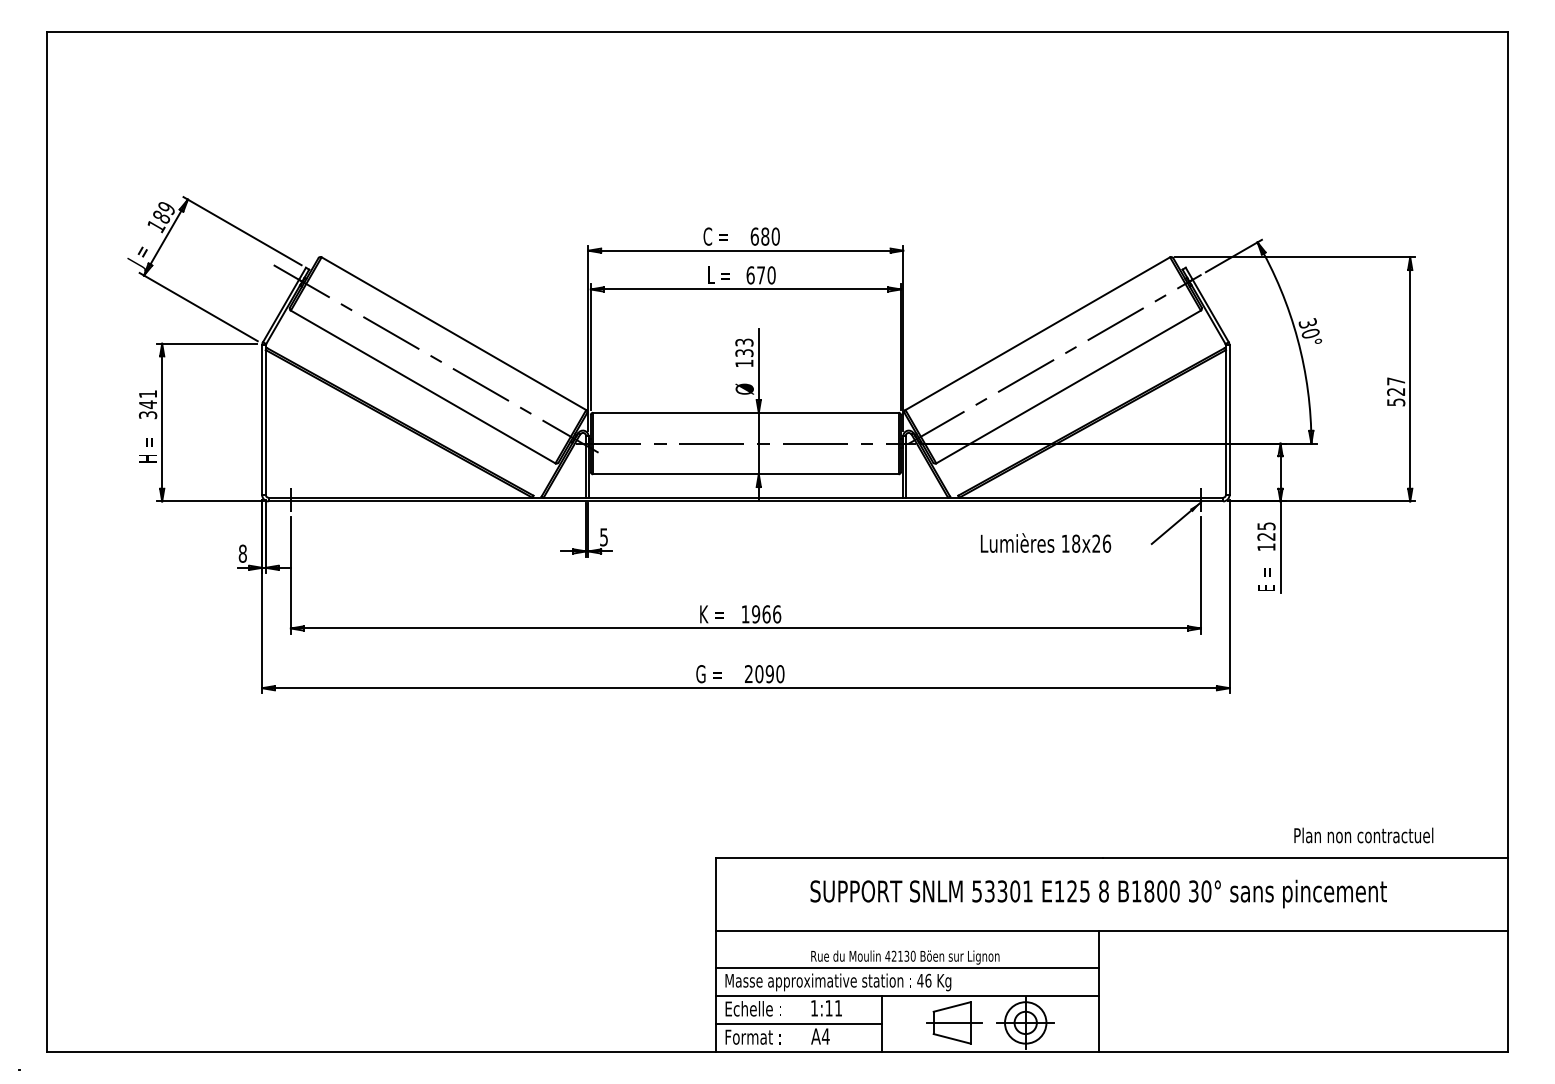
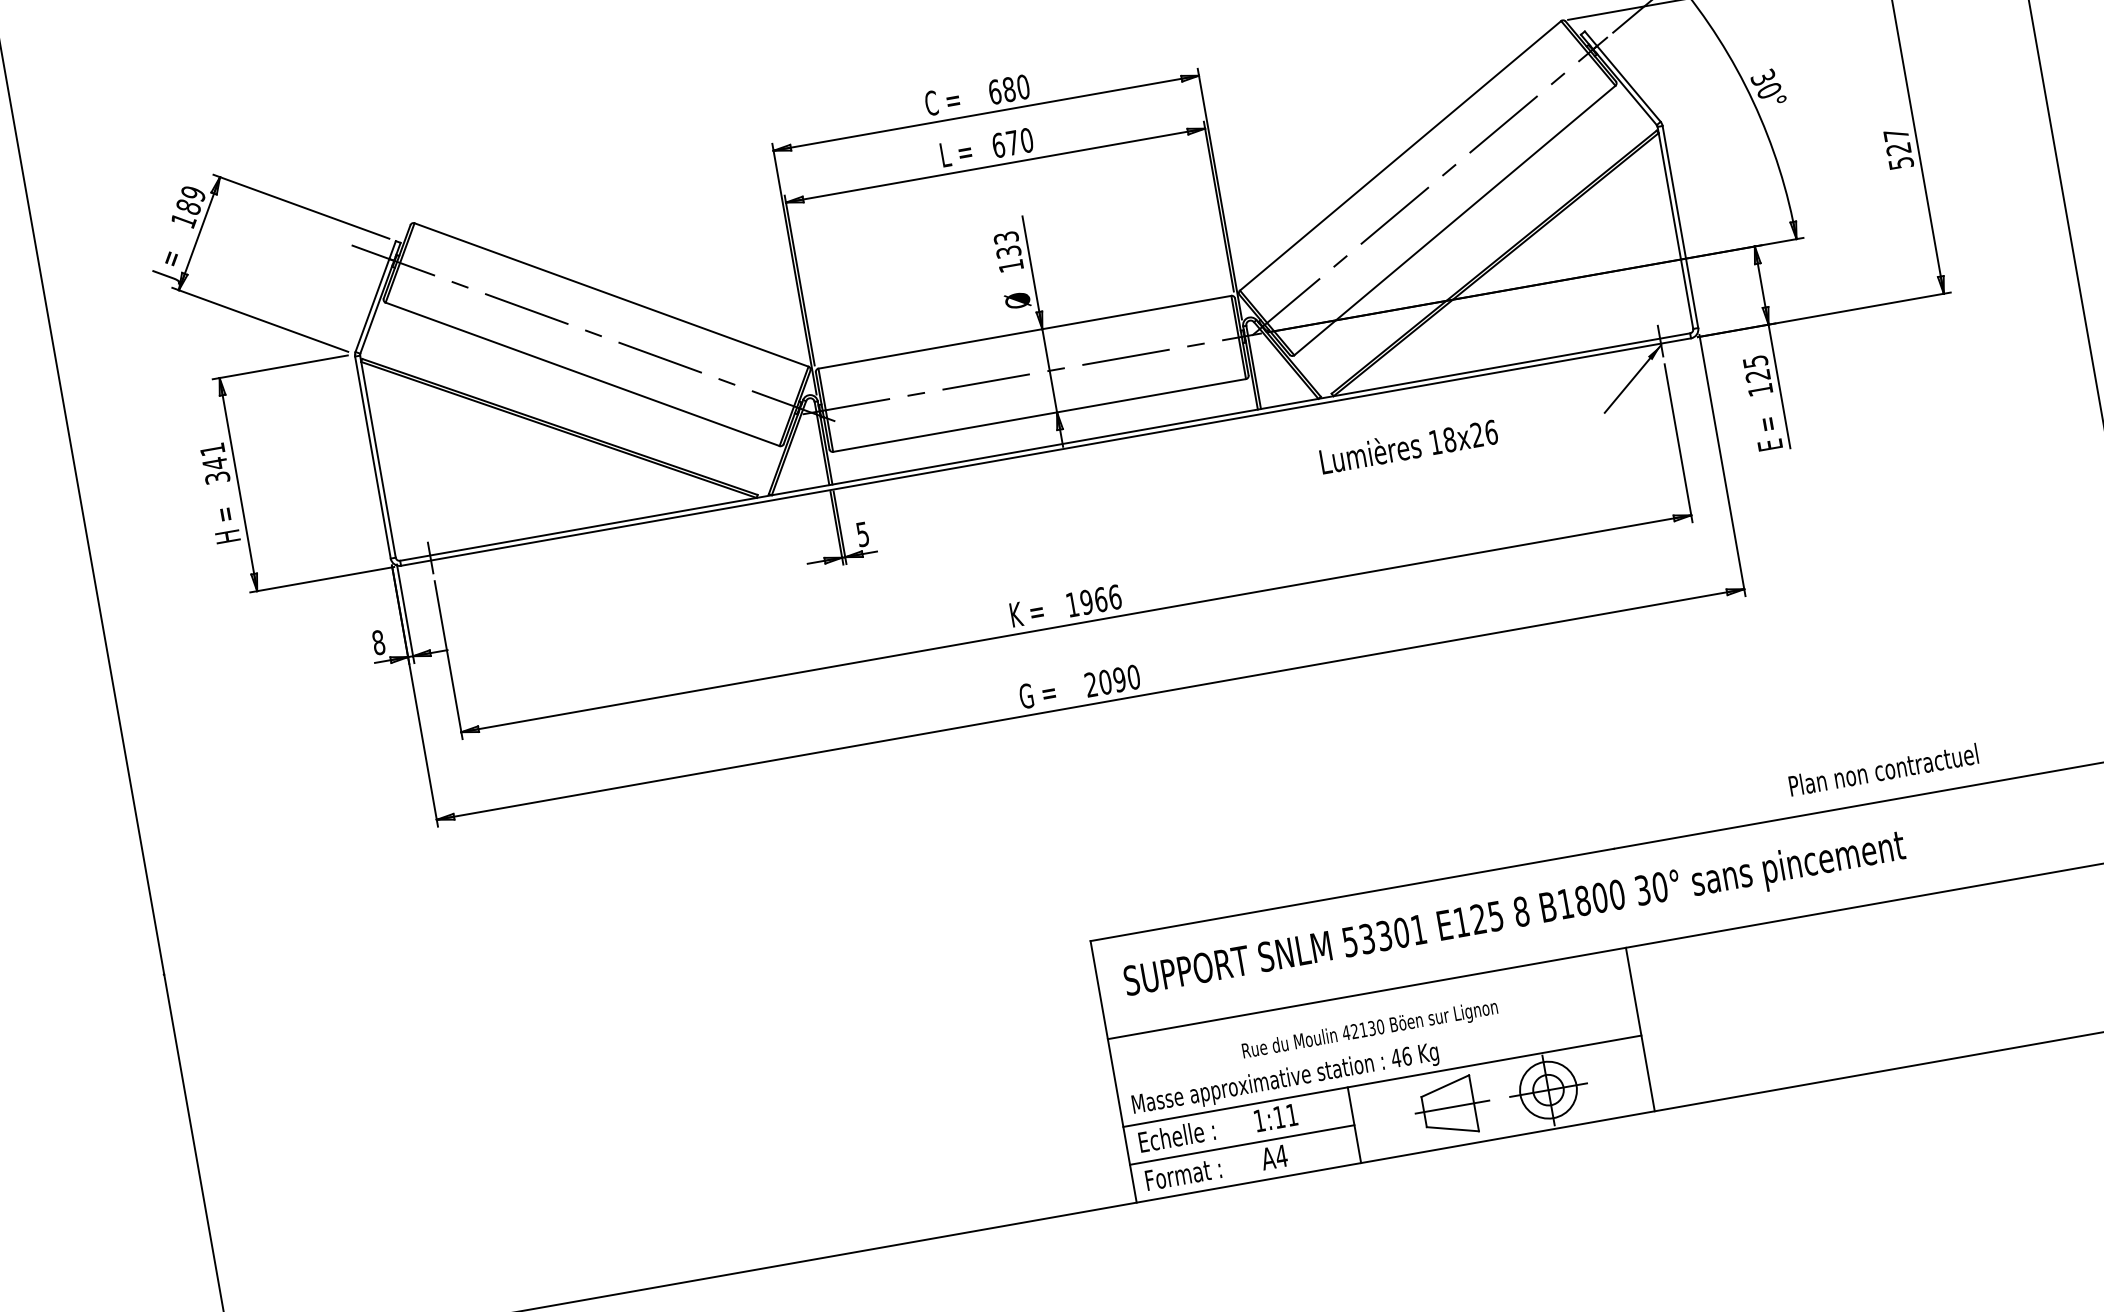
text: (1046, 542) -> (1409, 445), moved
text: (1363, 835) -> (1883, 769), moved
text: (1098, 893) -> (1514, 915), moved
line: (907, 967) -> (1375, 1043), removed

